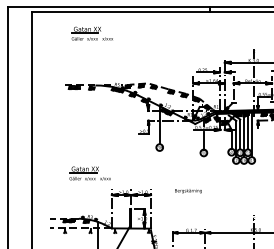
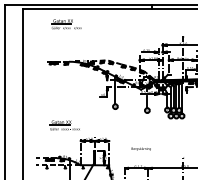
text: (188, 191) -> (141, 149), moved

